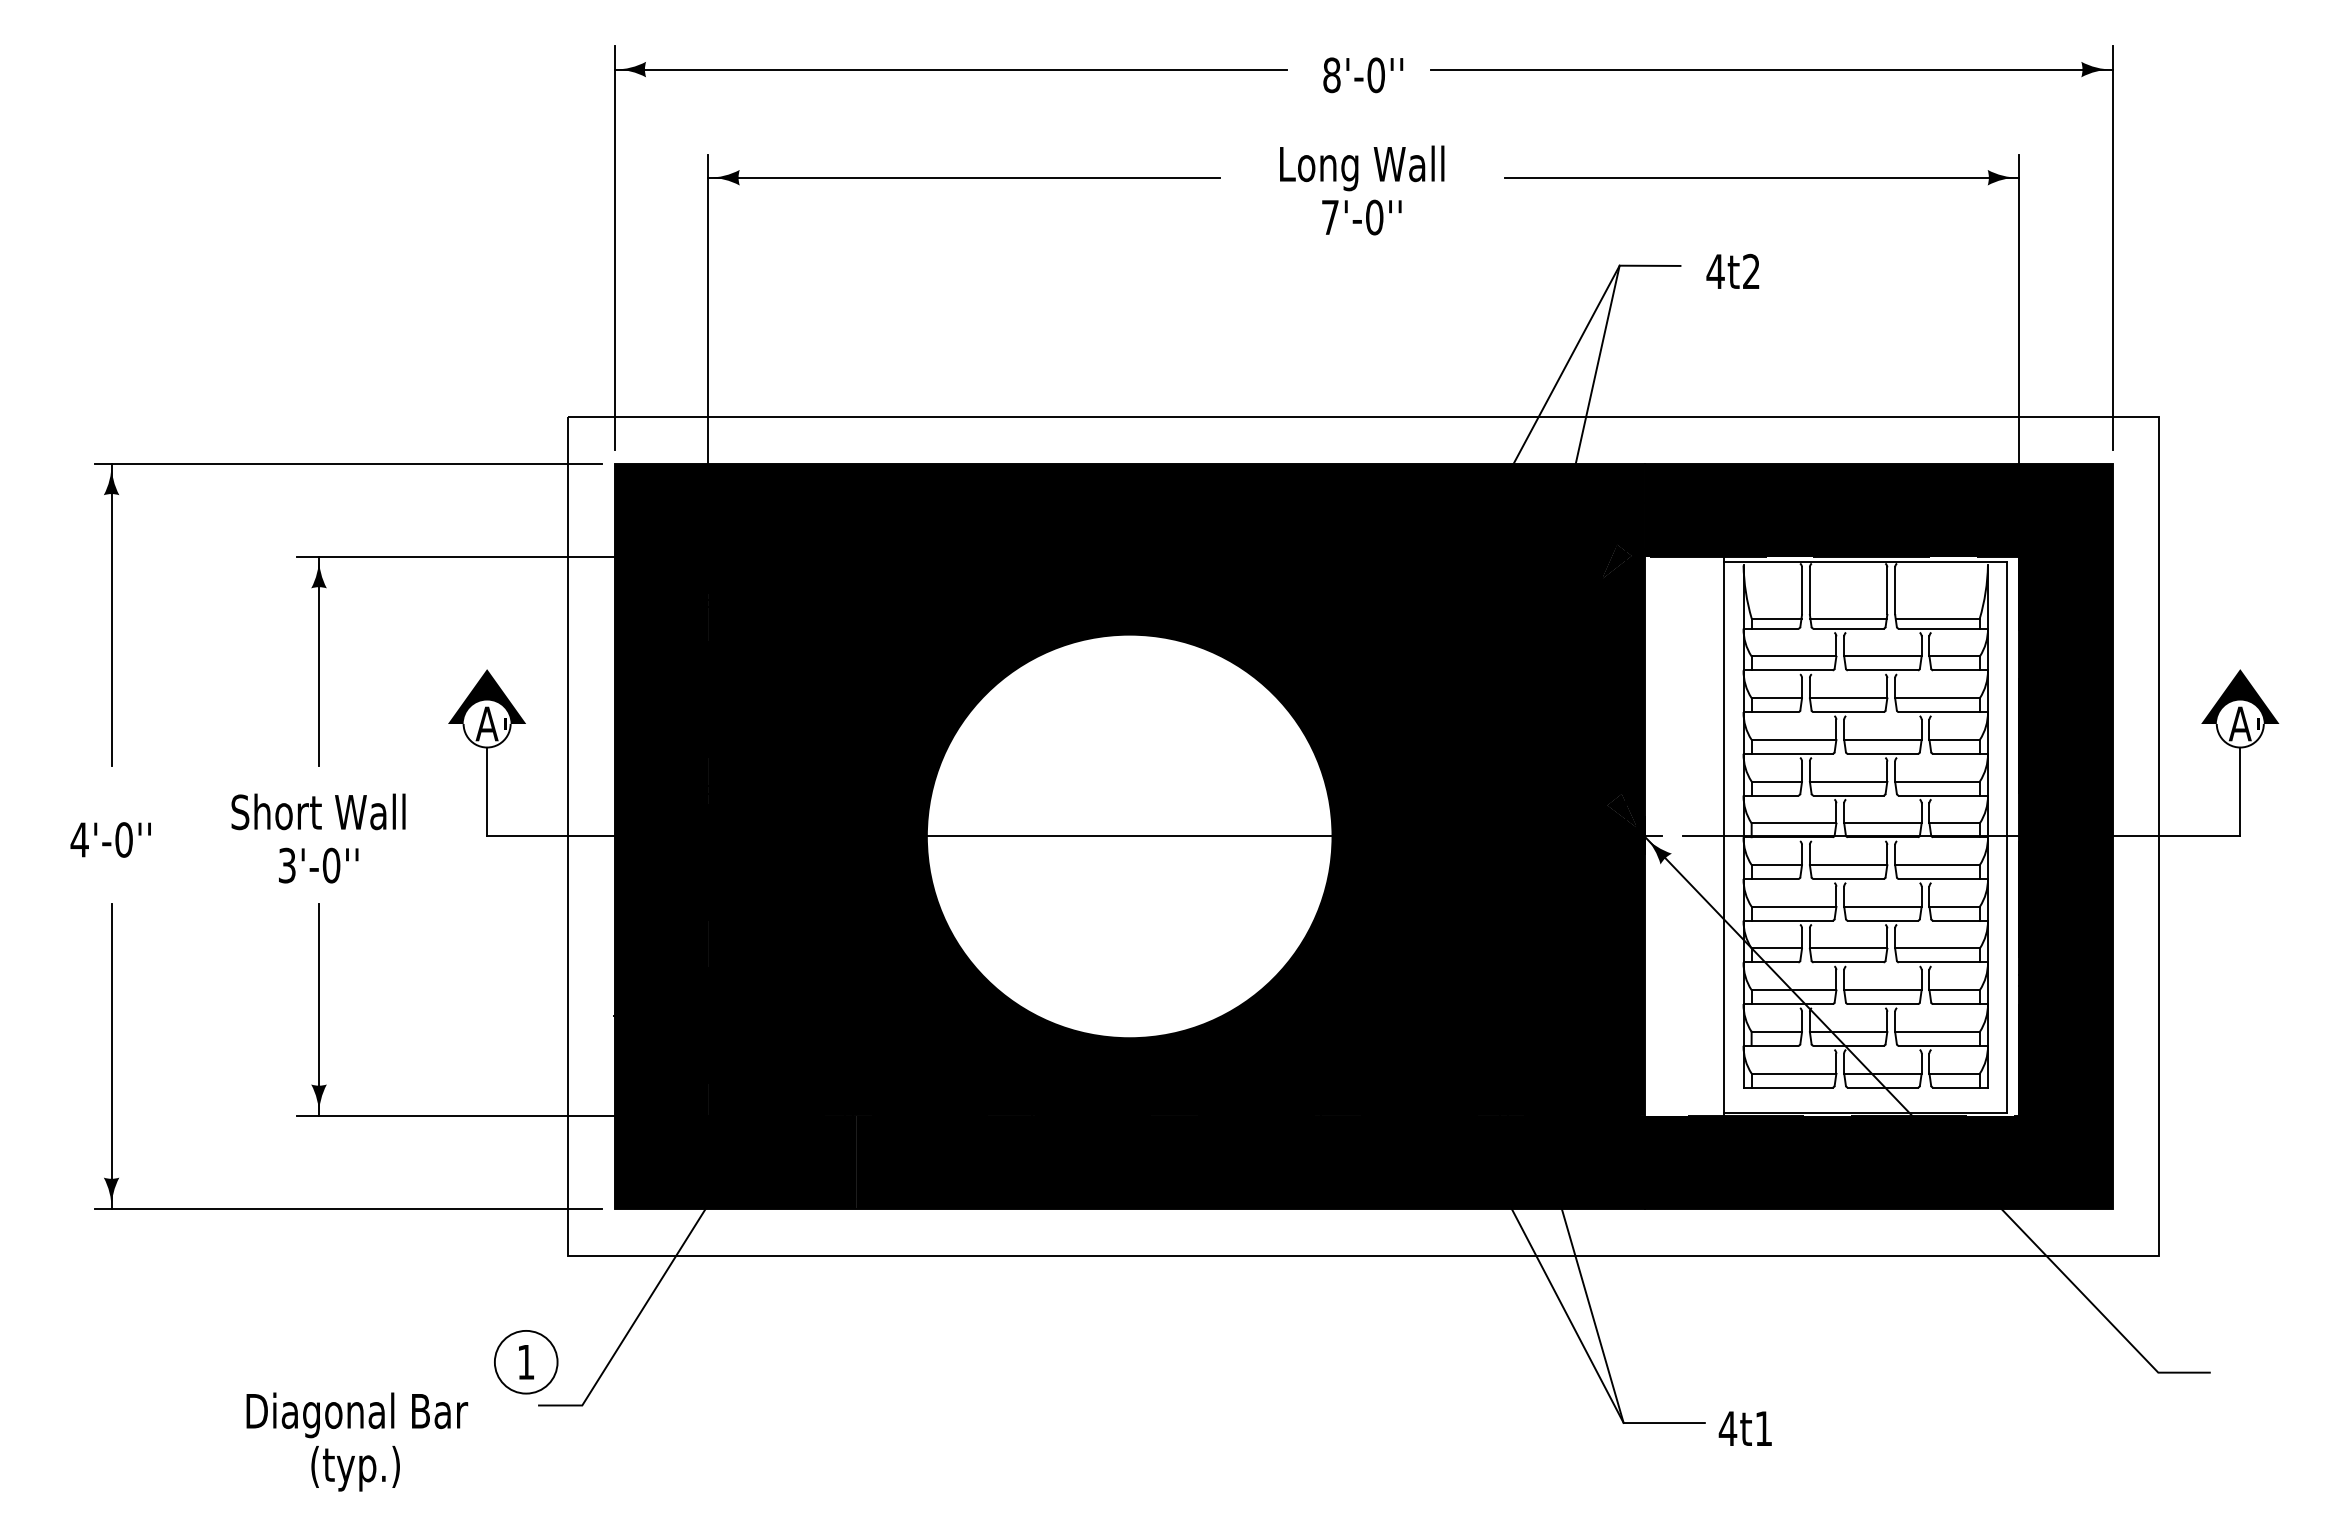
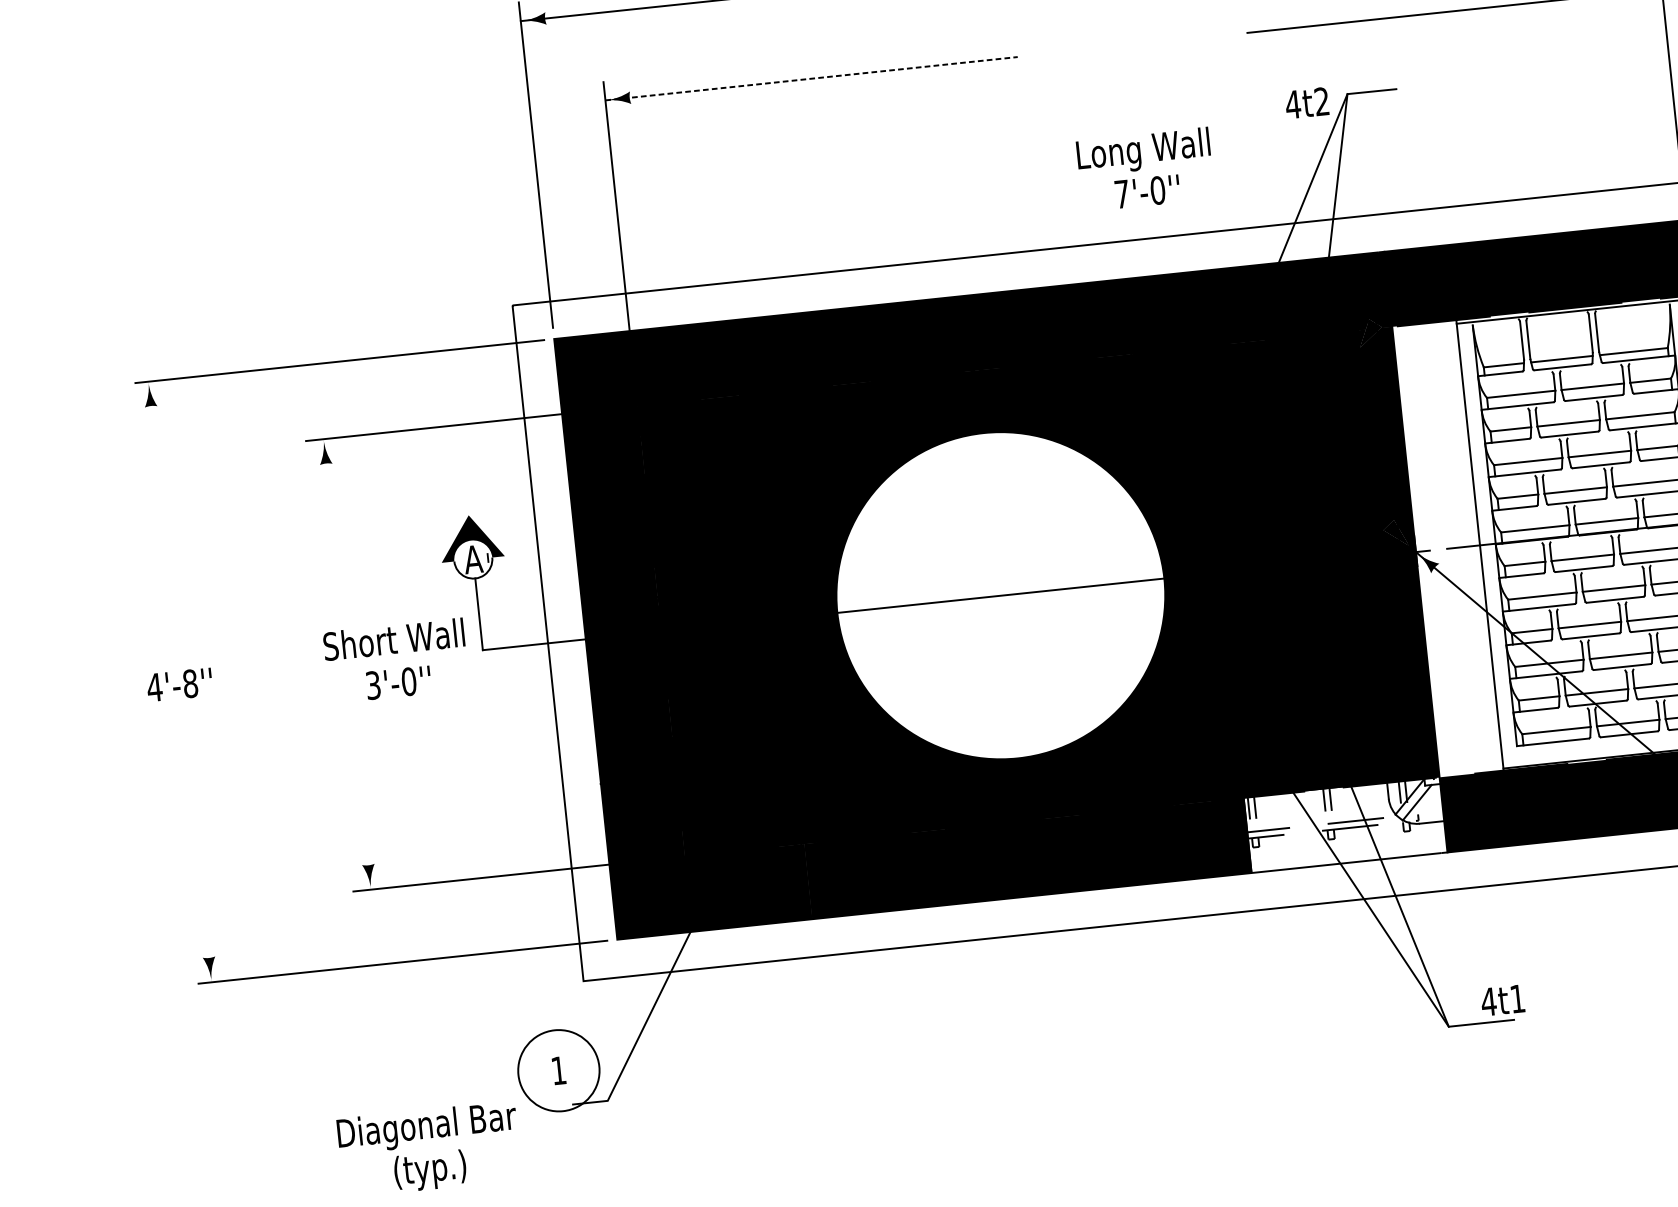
line: (964, 177) -> (811, 78), solid -> dashed
text: (1362, 190) -> (1145, 169), moved
text: (1732, 270) -> (1306, 102), moved
line: (111, 614) -> (161, 503), removed
line: (319, 661) -> (332, 523), removed
text: (318, 838) -> (396, 660), moved
text: (123, 839) -> (189, 683), 4'-0'' -> 4'-8''
line: (319, 1009) -> (362, 803), removed
line: (111, 1055) -> (198, 858), removed
fill: (1523, 1161) -> (1345, 824), removed
circle: (525, 1361) -> (558, 1070), size x1.6
text: (1744, 1428) -> (1502, 1000), moved

